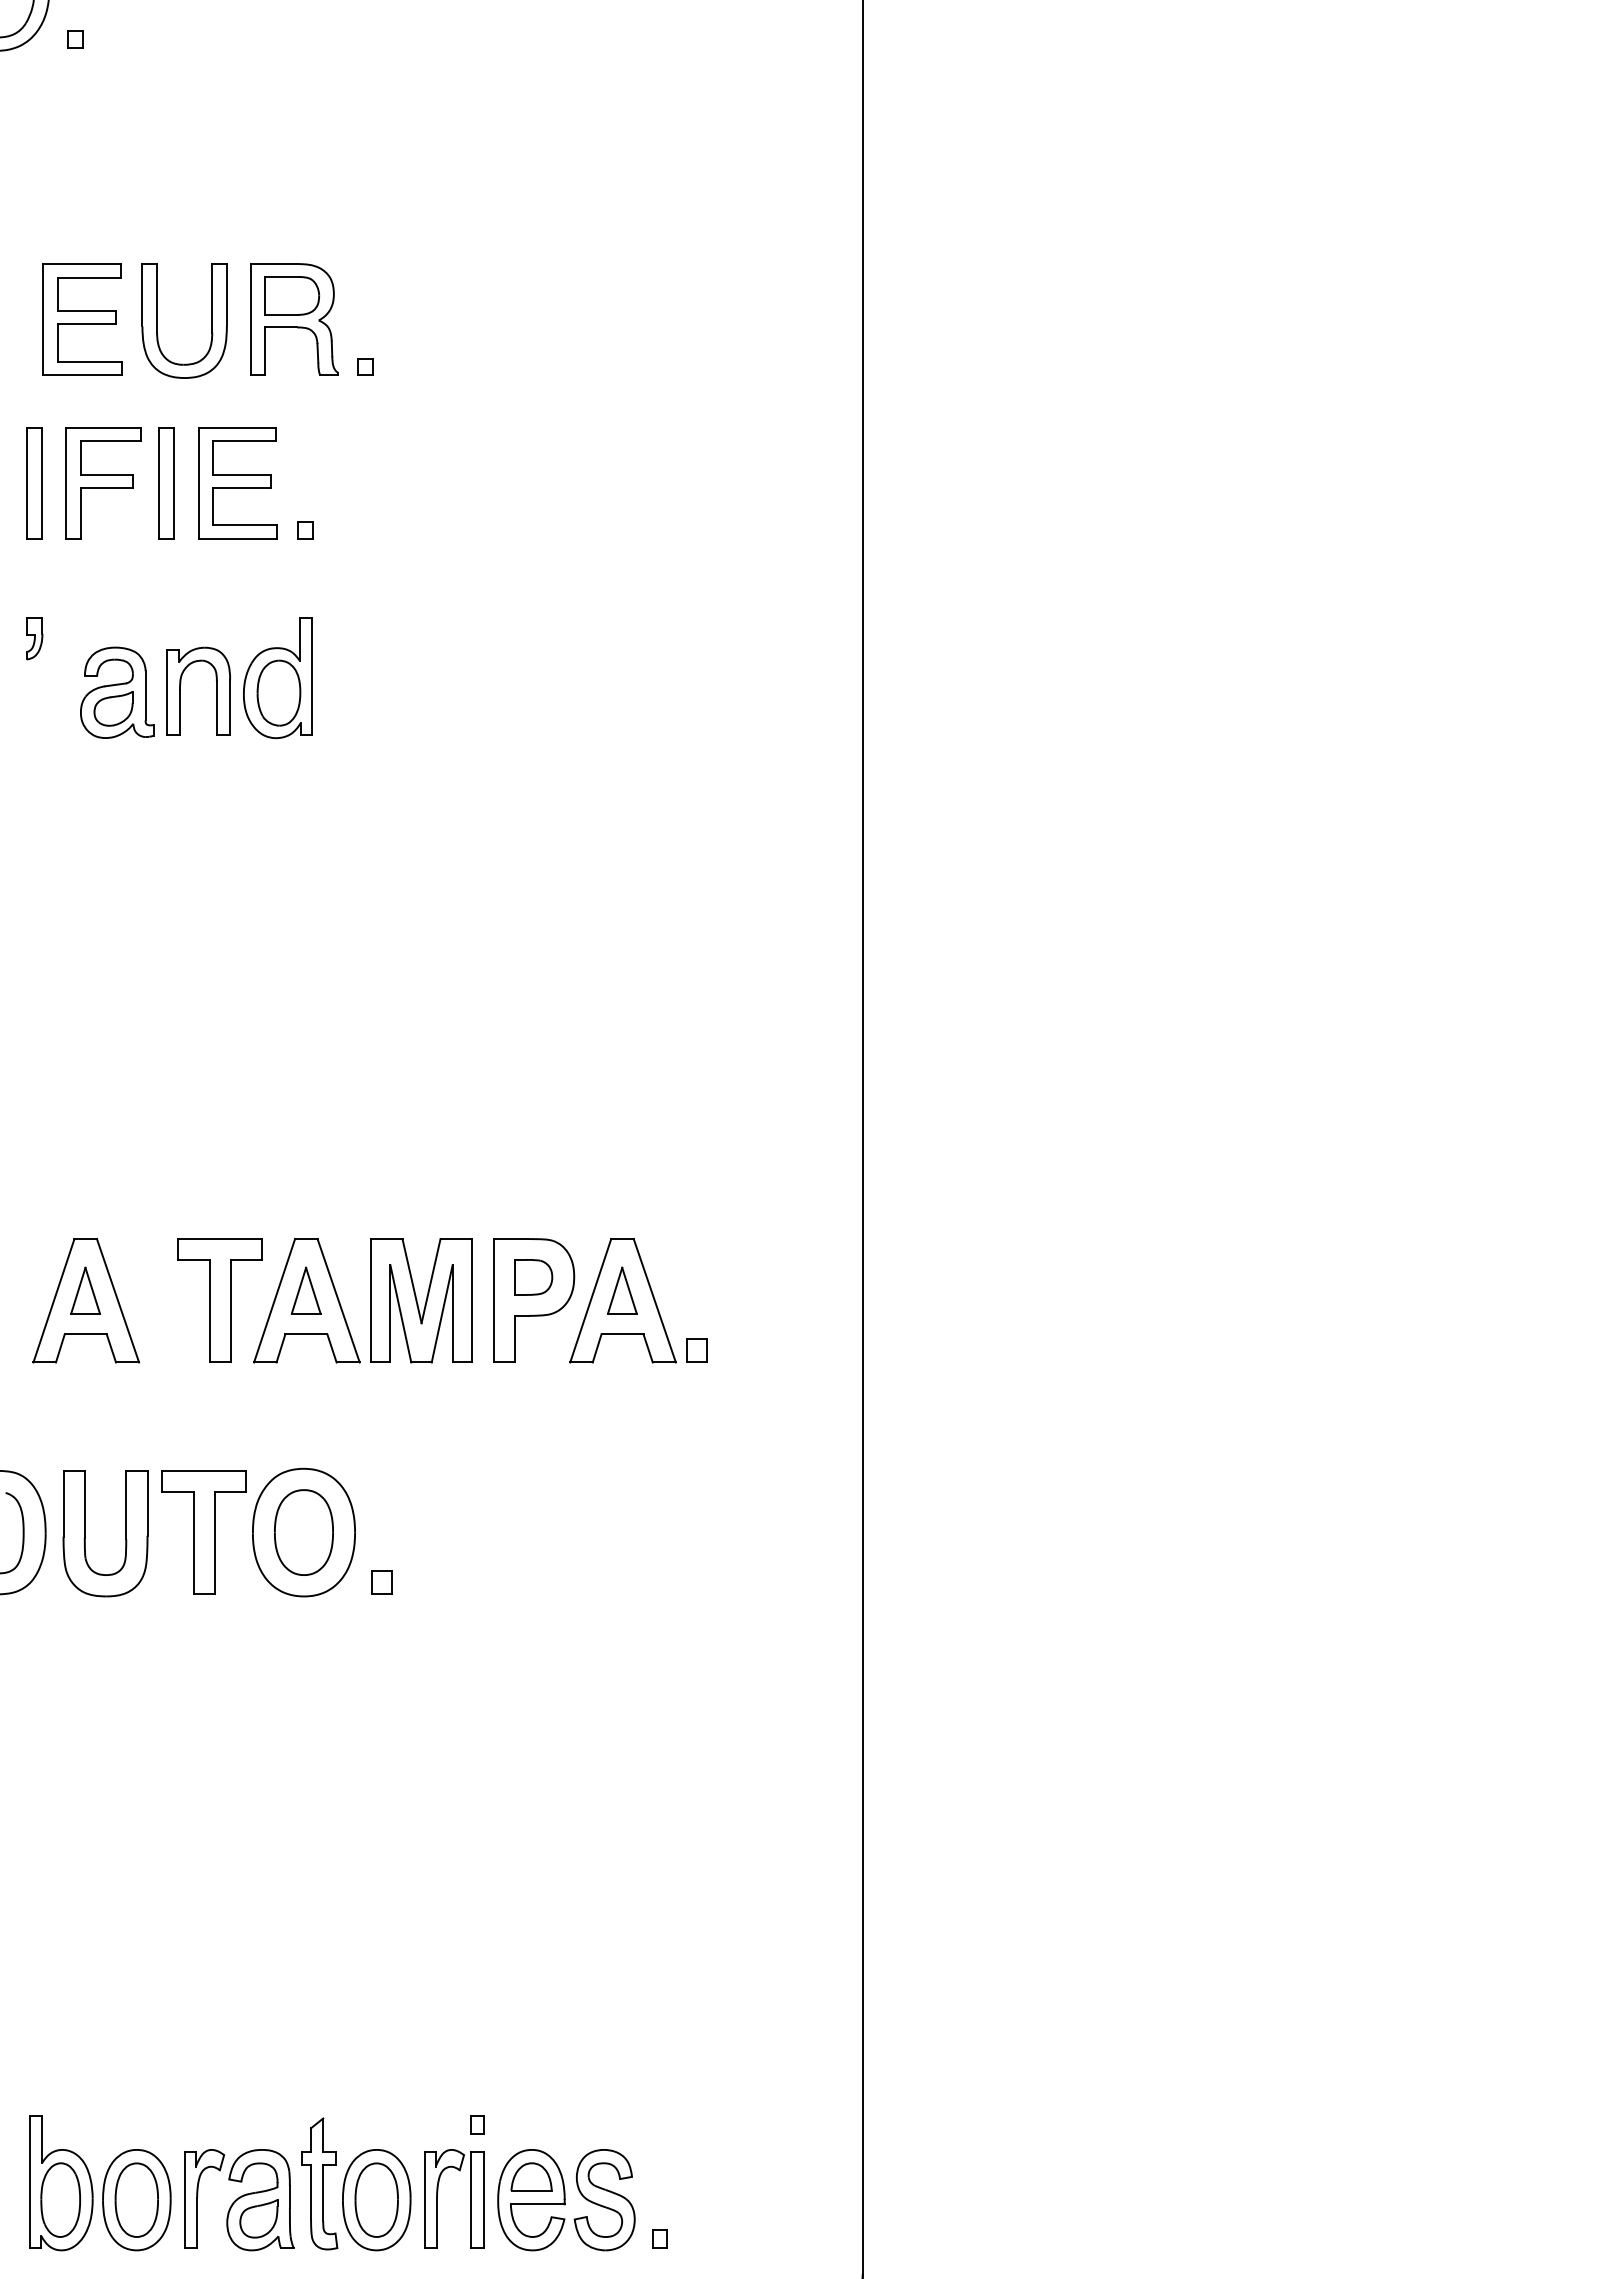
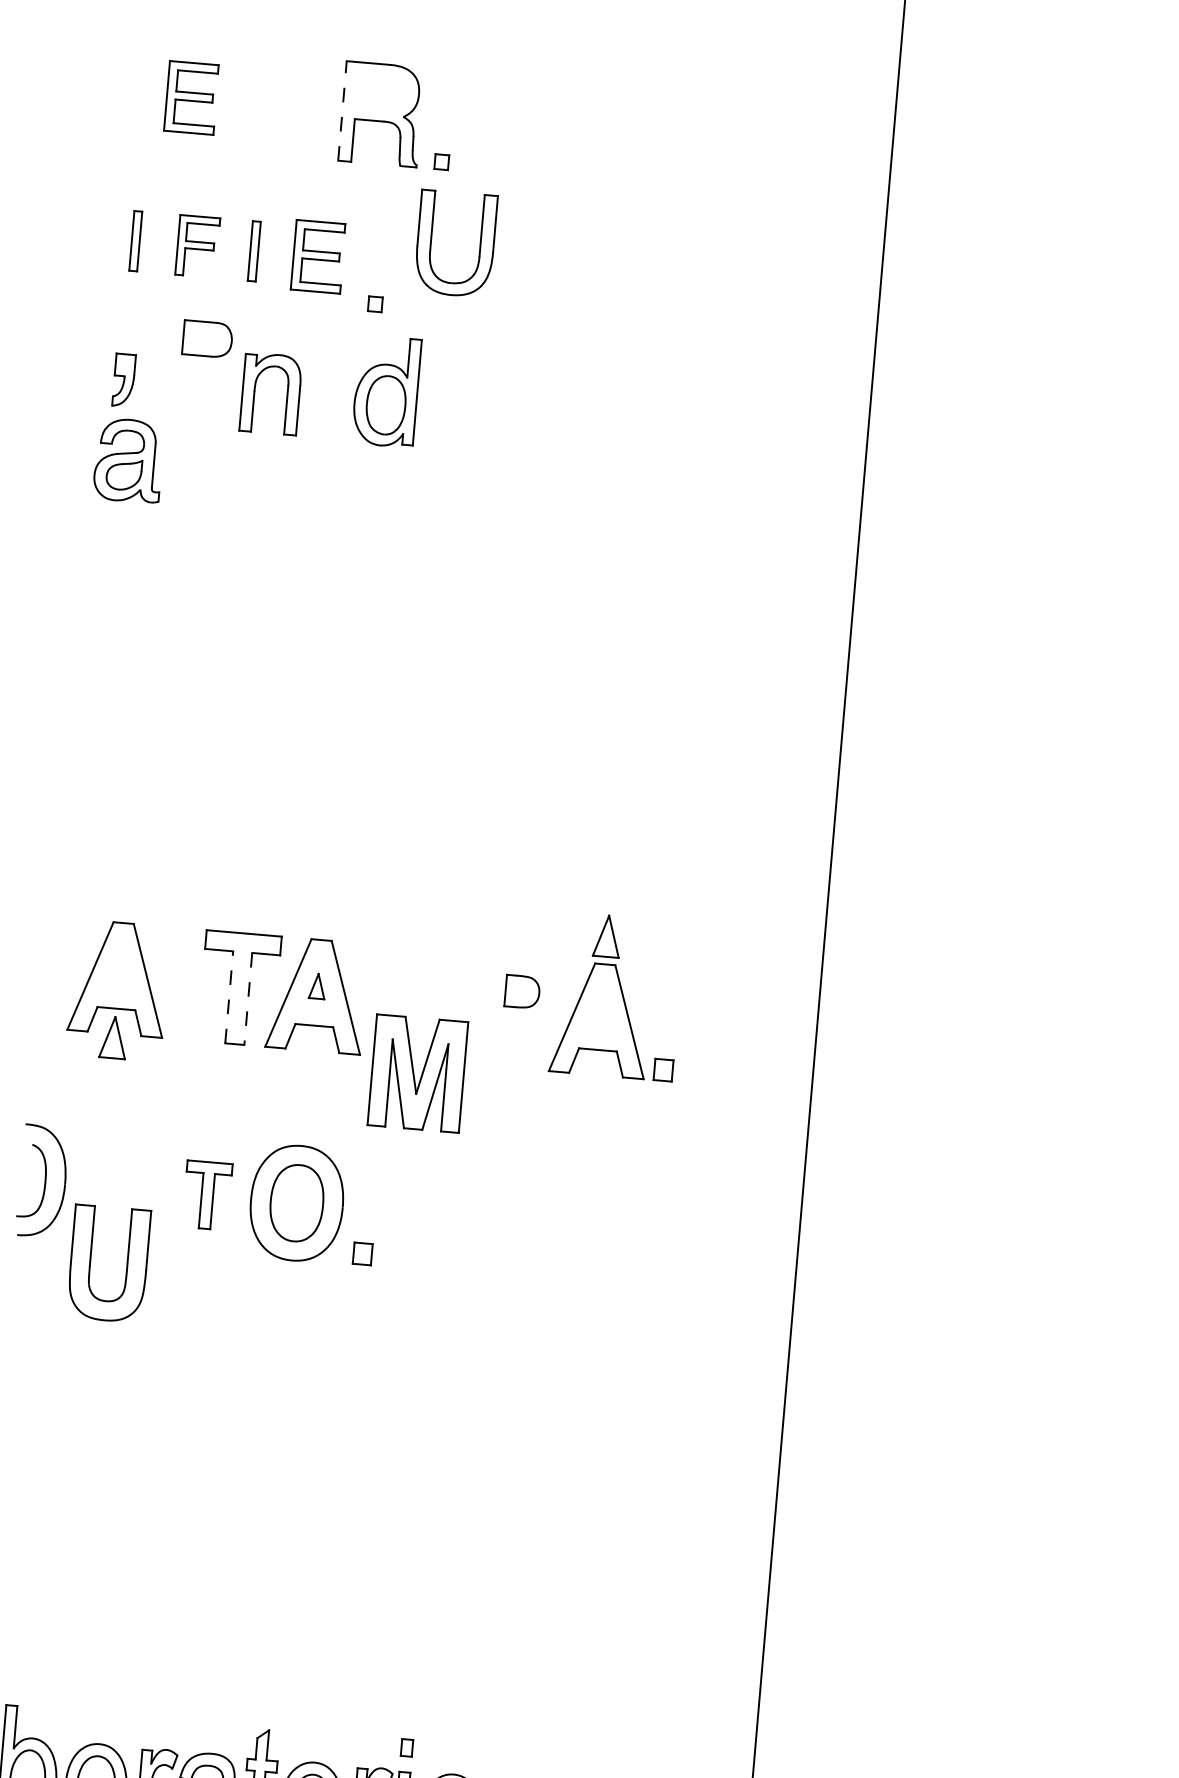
part: (292, 295) -> (207, 338), moved
part: (82, 319) -> (191, 97), size x0.7
line: (250, 319) -> (342, 110), solid -> dashed
part: (157, 320) -> (431, 241), moved
part: (34, 483) -> (135, 241), size x0.6
part: (103, 483) -> (197, 246), size x0.6
part: (166, 483) -> (254, 251), size x0.6
part: (237, 483) -> (317, 256), size x0.7
part: (34, 638) -> (123, 380), size x1.4
part: (277, 678) -> (385, 392), moved
part: (180, 690) -> (254, 391), moved
part: (117, 692) -> (128, 460), moved
part: (85, 1290) -> (113, 1037), moved
part: (306, 1290) -> (317, 986), size x0.6
part: (622, 1290) -> (607, 936), moved
part: (421, 1300) -> (417, 1073), moved
part: (534, 1300) -> (521, 1012), removed
line: (209, 1310) -> (229, 996), solid -> dashed
line: (230, 1311) -> (248, 999), solid -> dashed
part: (203, 1532) -> (206, 1195), size x0.6
part: (85, 1533) -> (90, 1262), moved

